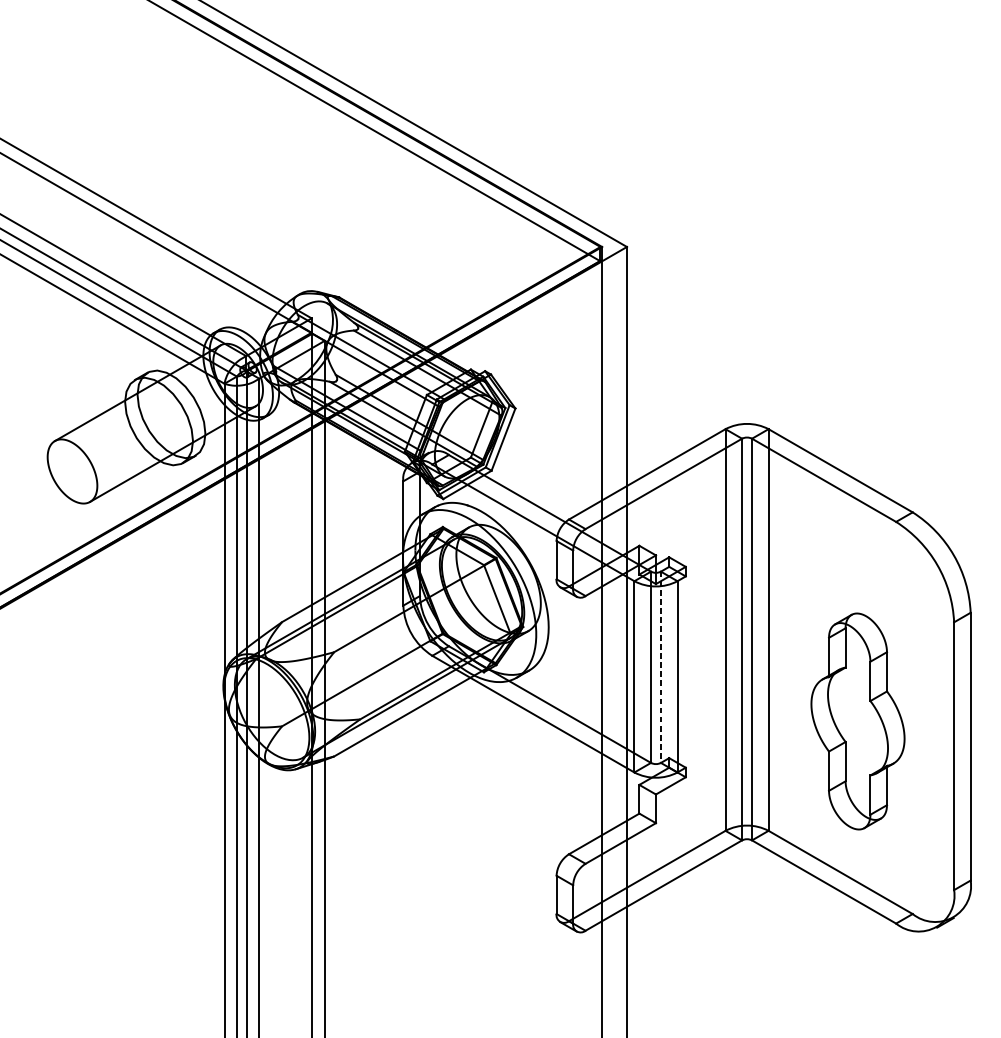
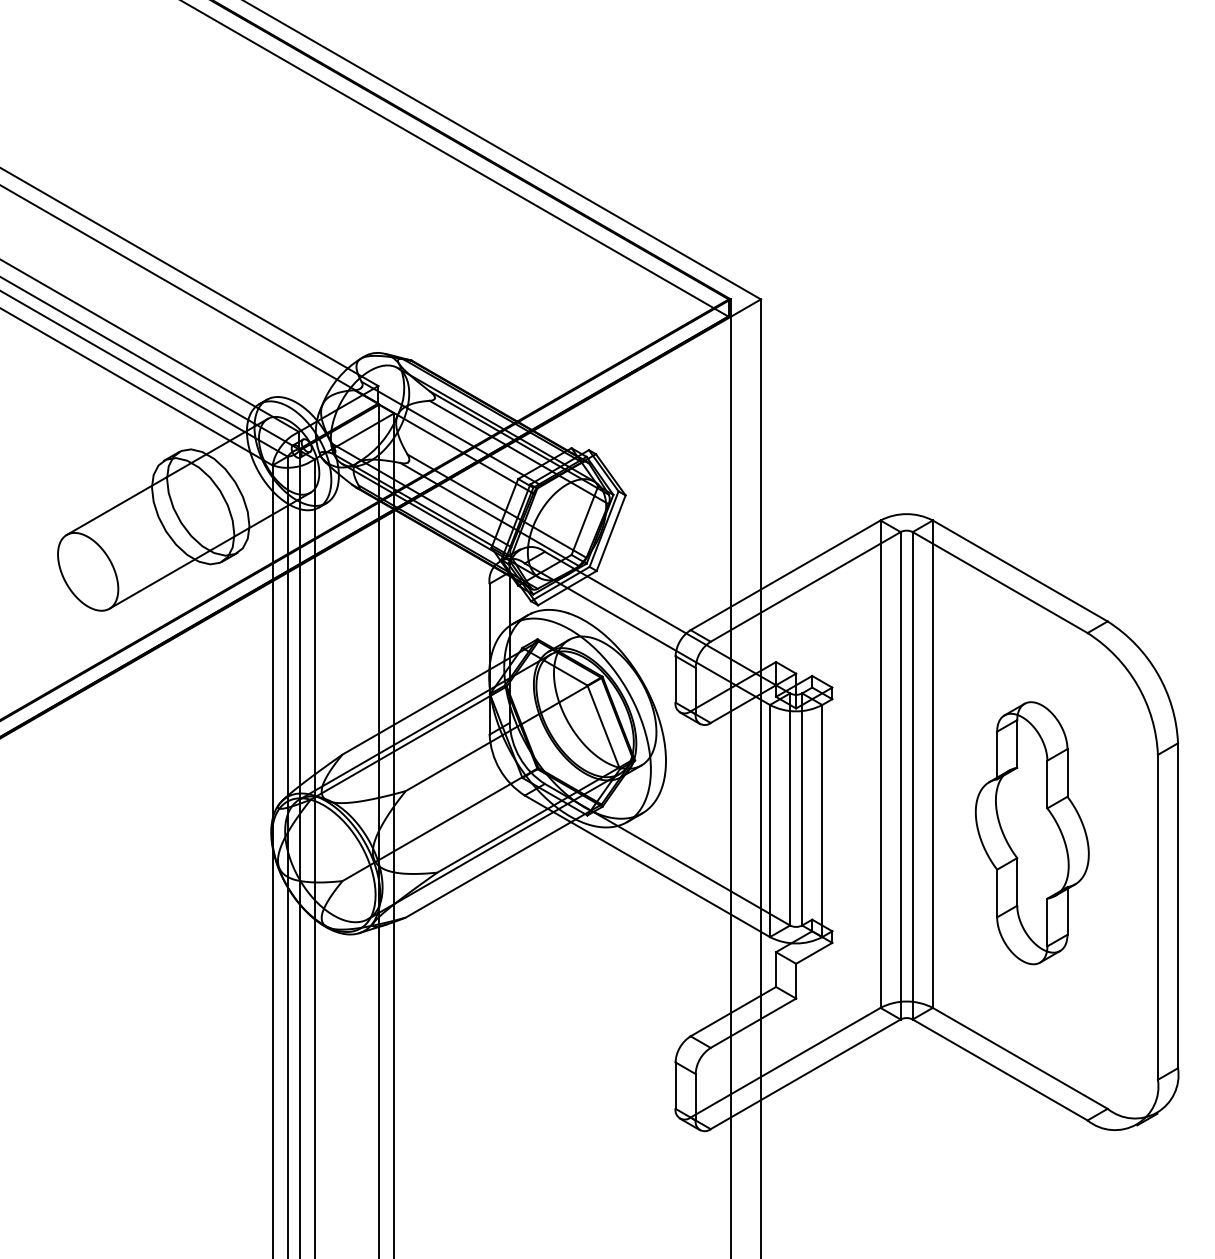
line: (661, 667) -> (802, 809), dashed -> solid
part: (857, 721) -> (1031, 833), moved

